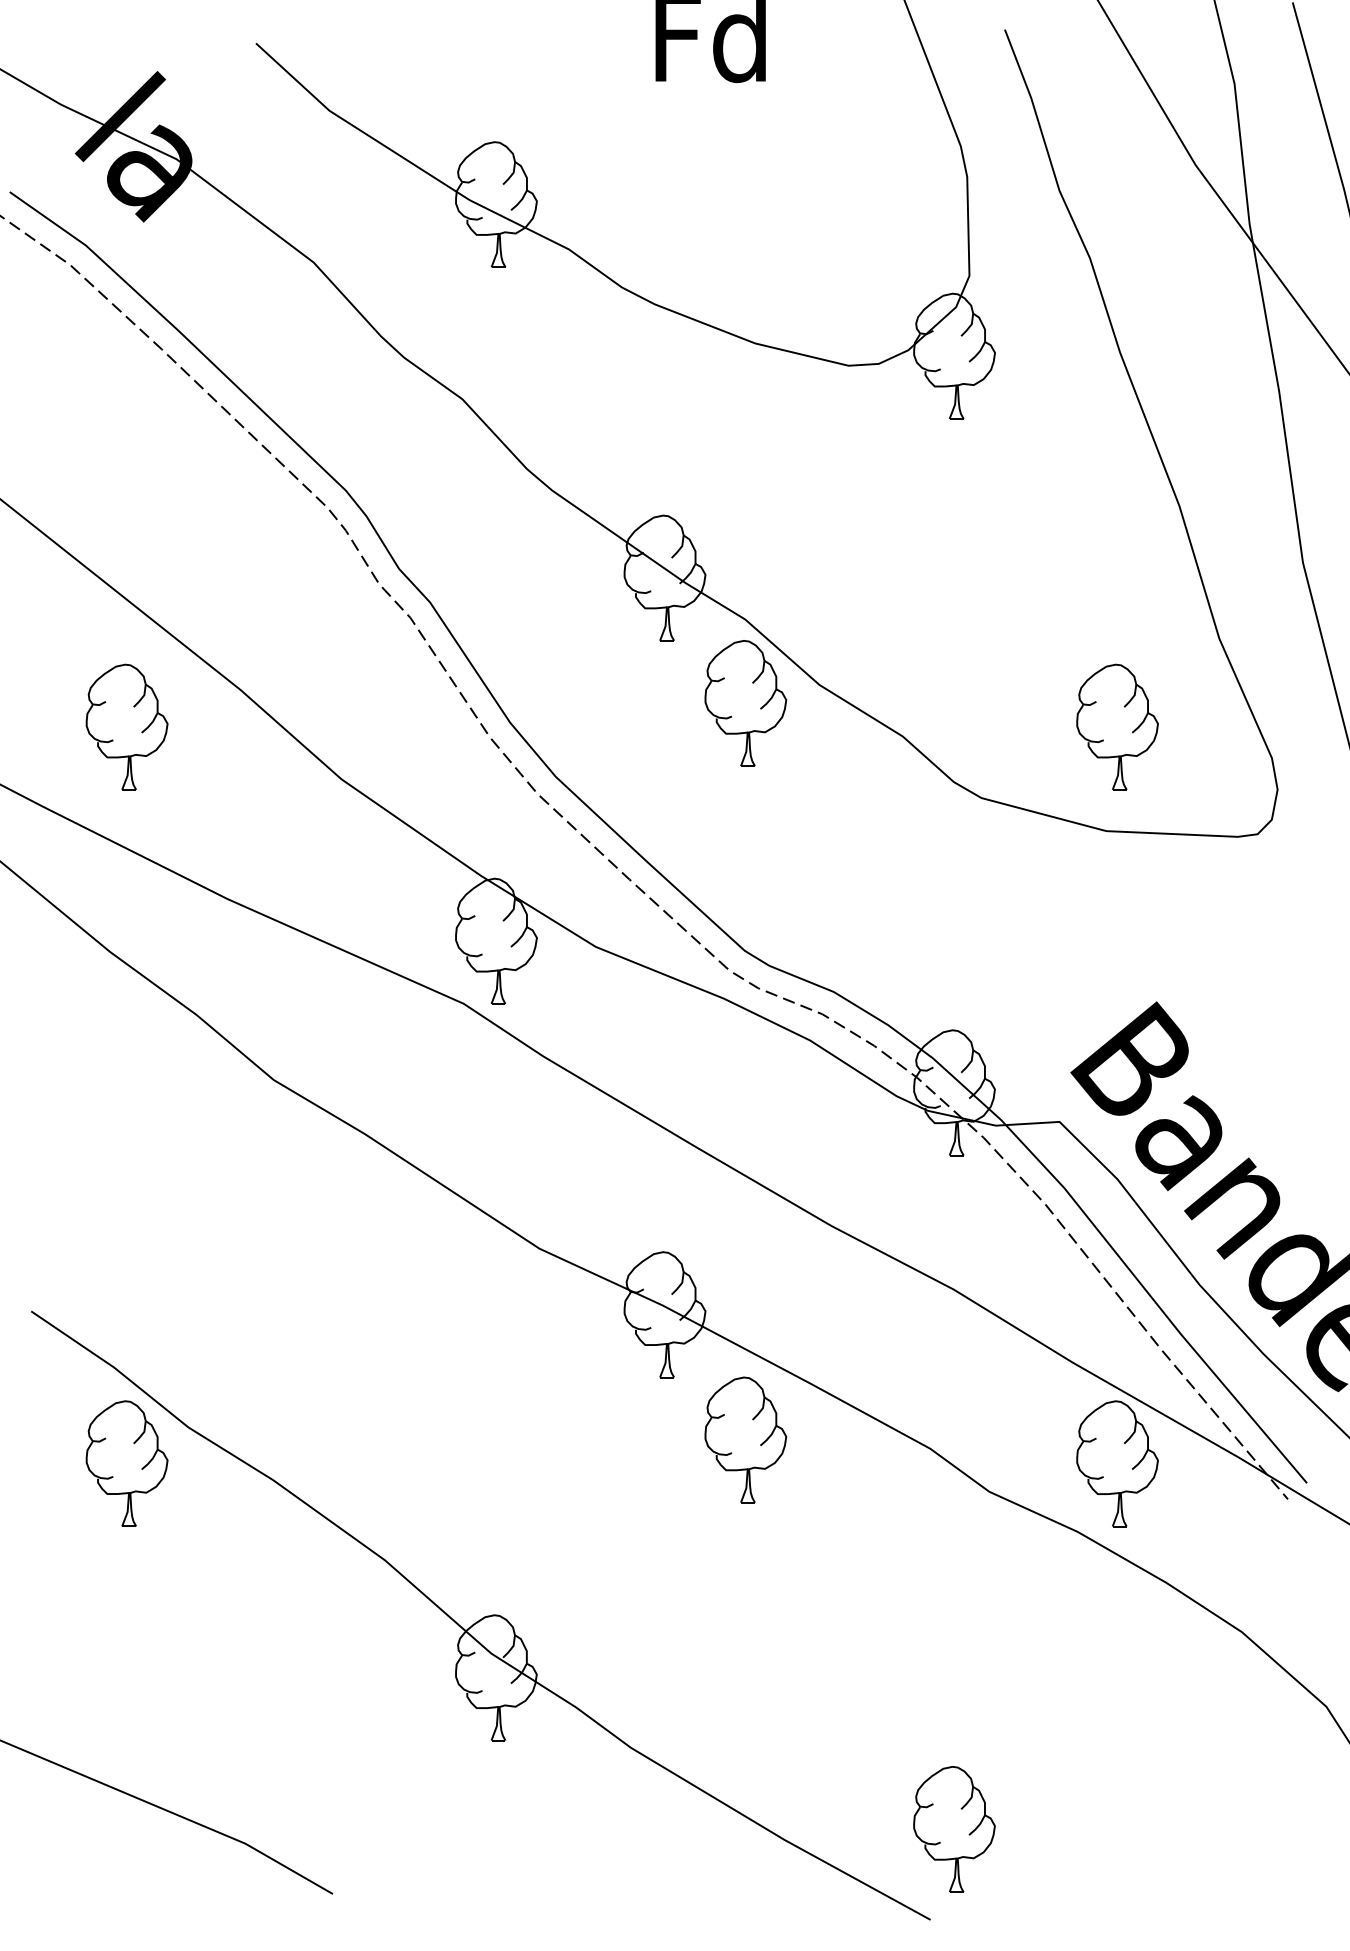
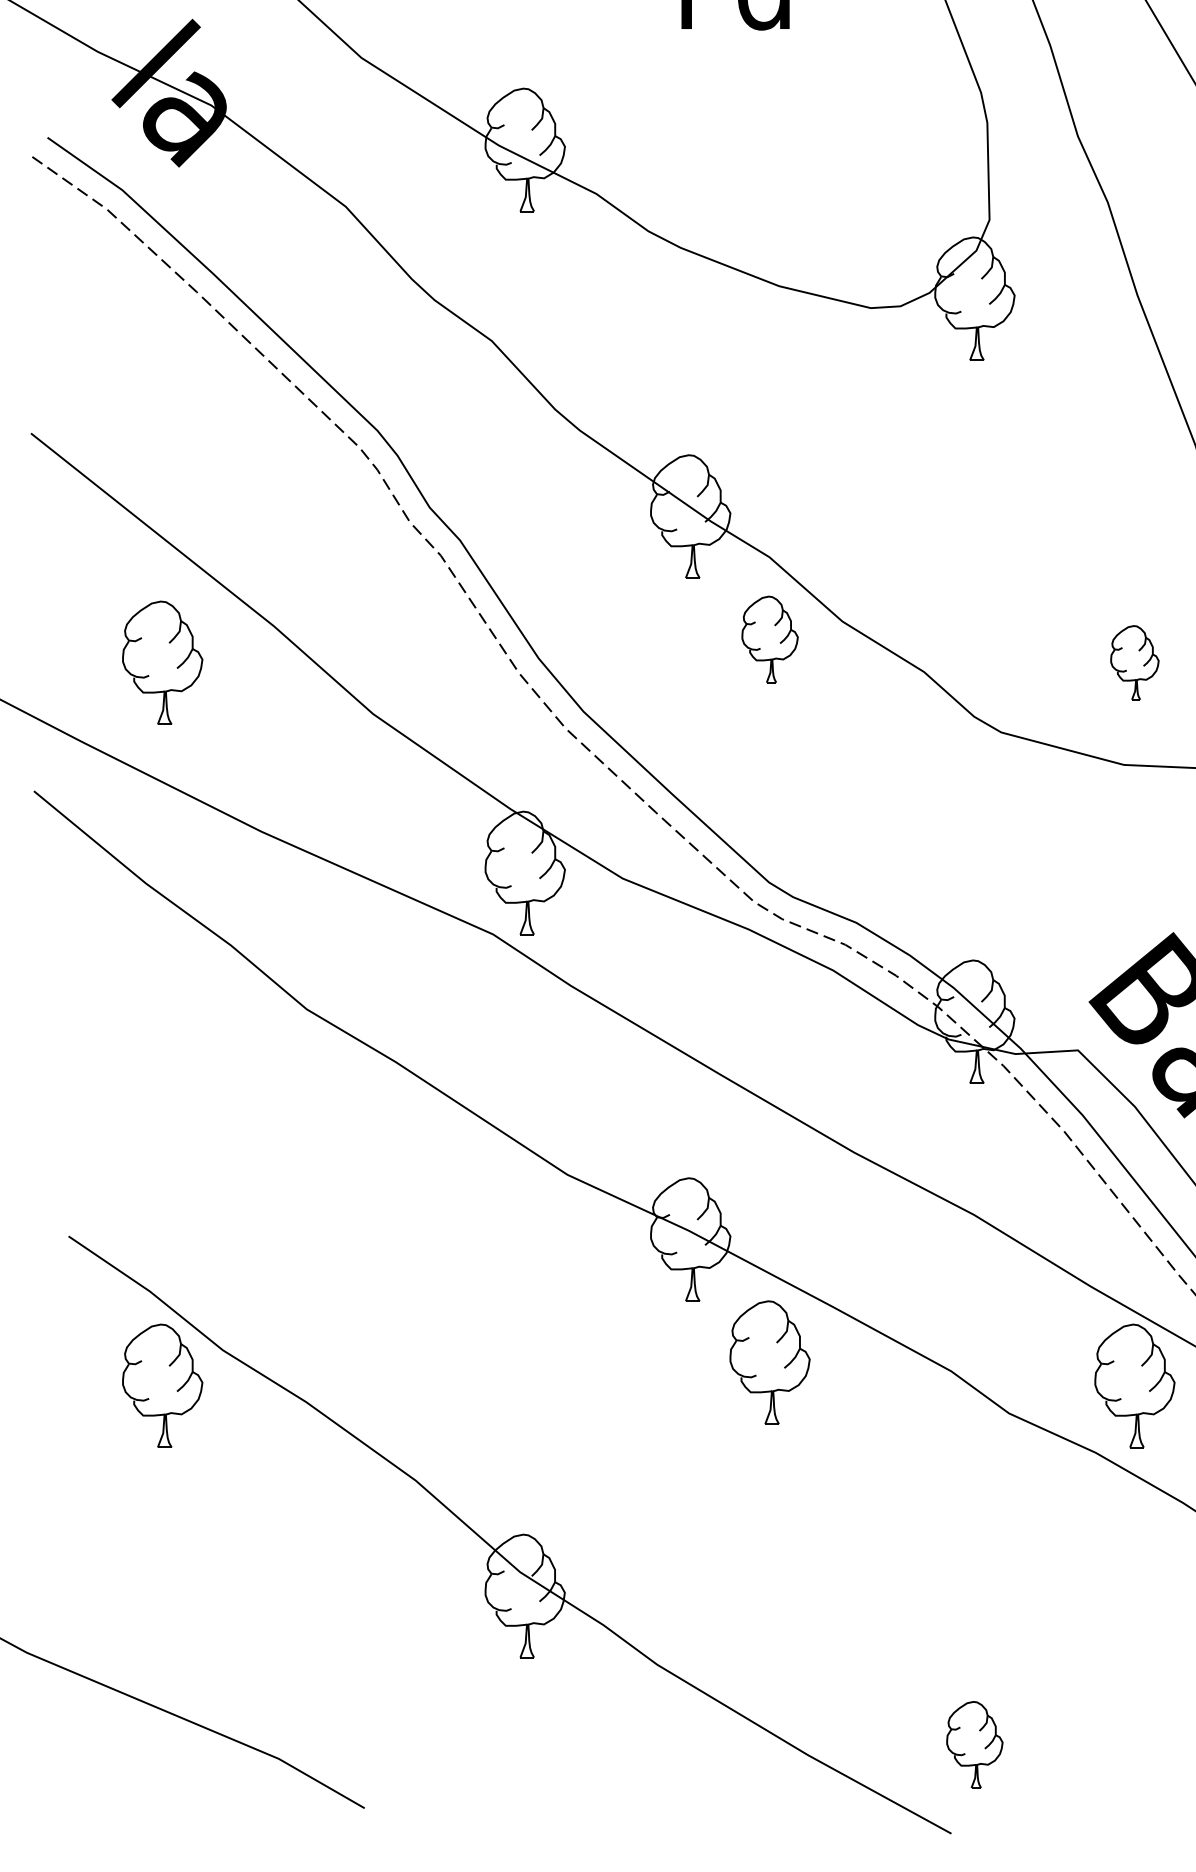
part: (745, 703) -> (769, 639), size x0.7
part: (1117, 726) -> (1134, 662), size x0.6
part: (954, 1829) -> (974, 1744), size x0.7

